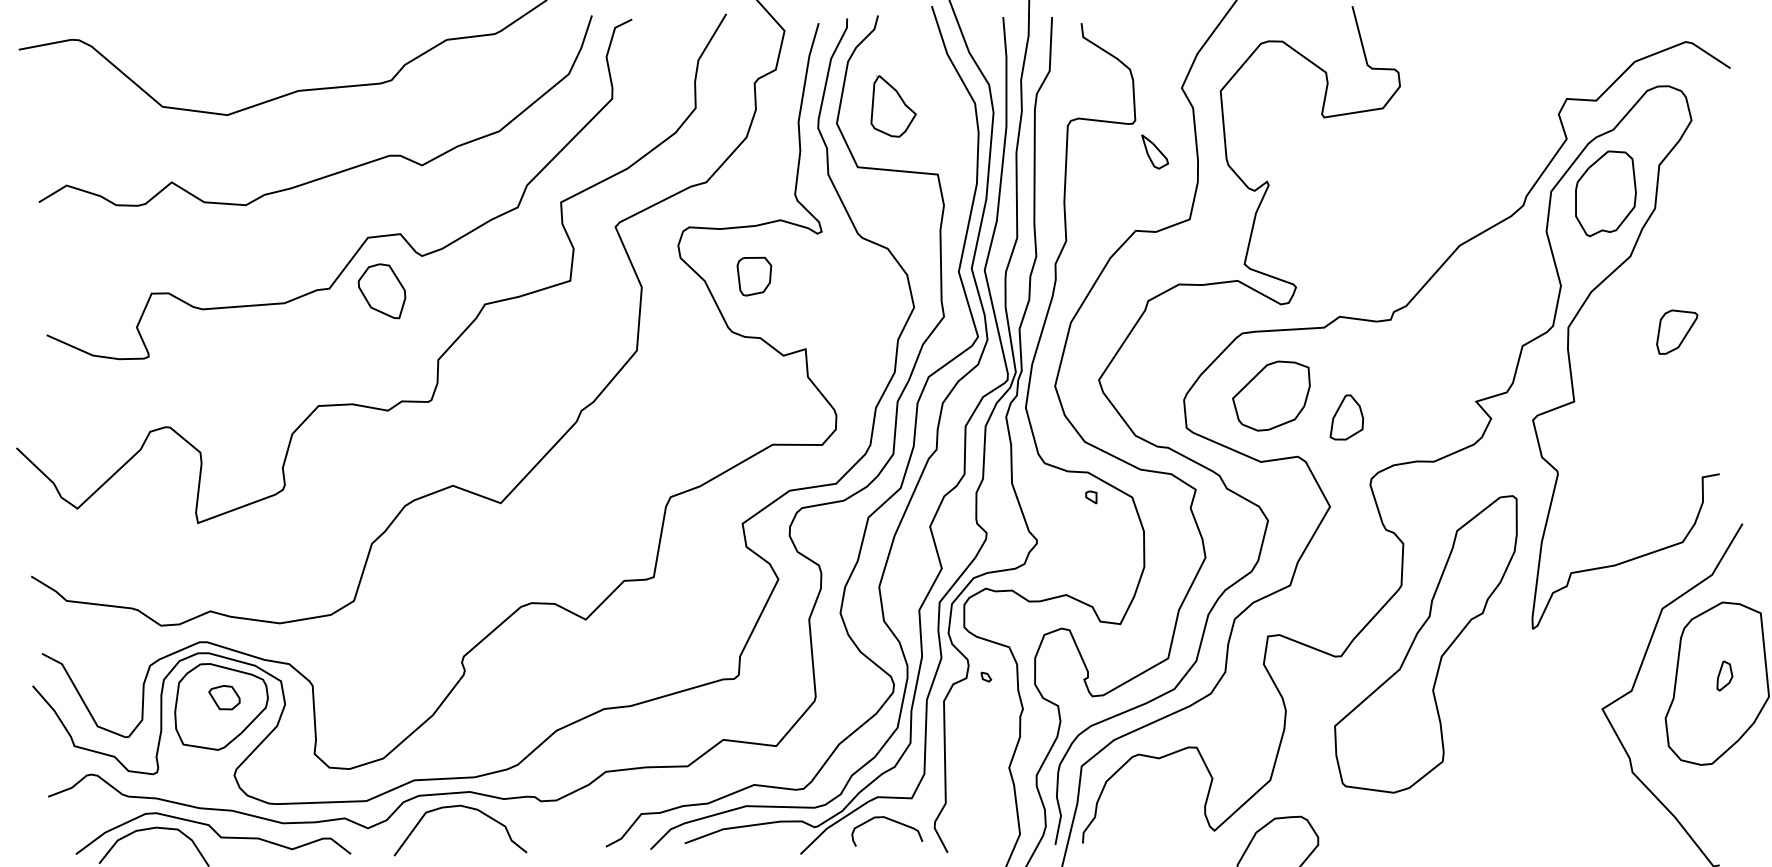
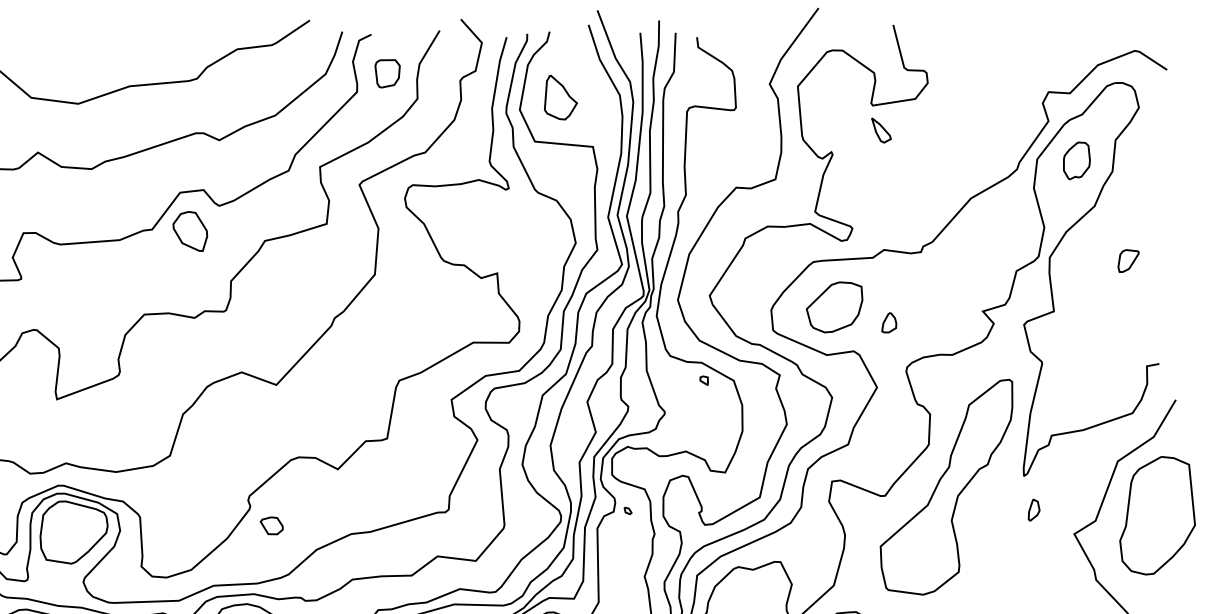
part: (1154, 151) -> (881, 130), moved
part: (1605, 193) -> (1076, 160), size x0.6
part: (754, 276) -> (387, 73), moved
part: (1677, 331) -> (1128, 260), size x0.7
part: (1346, 417) -> (888, 322), size x0.6
part: (1724, 675) -> (1033, 509), moved
part: (224, 697) -> (271, 525), moved

